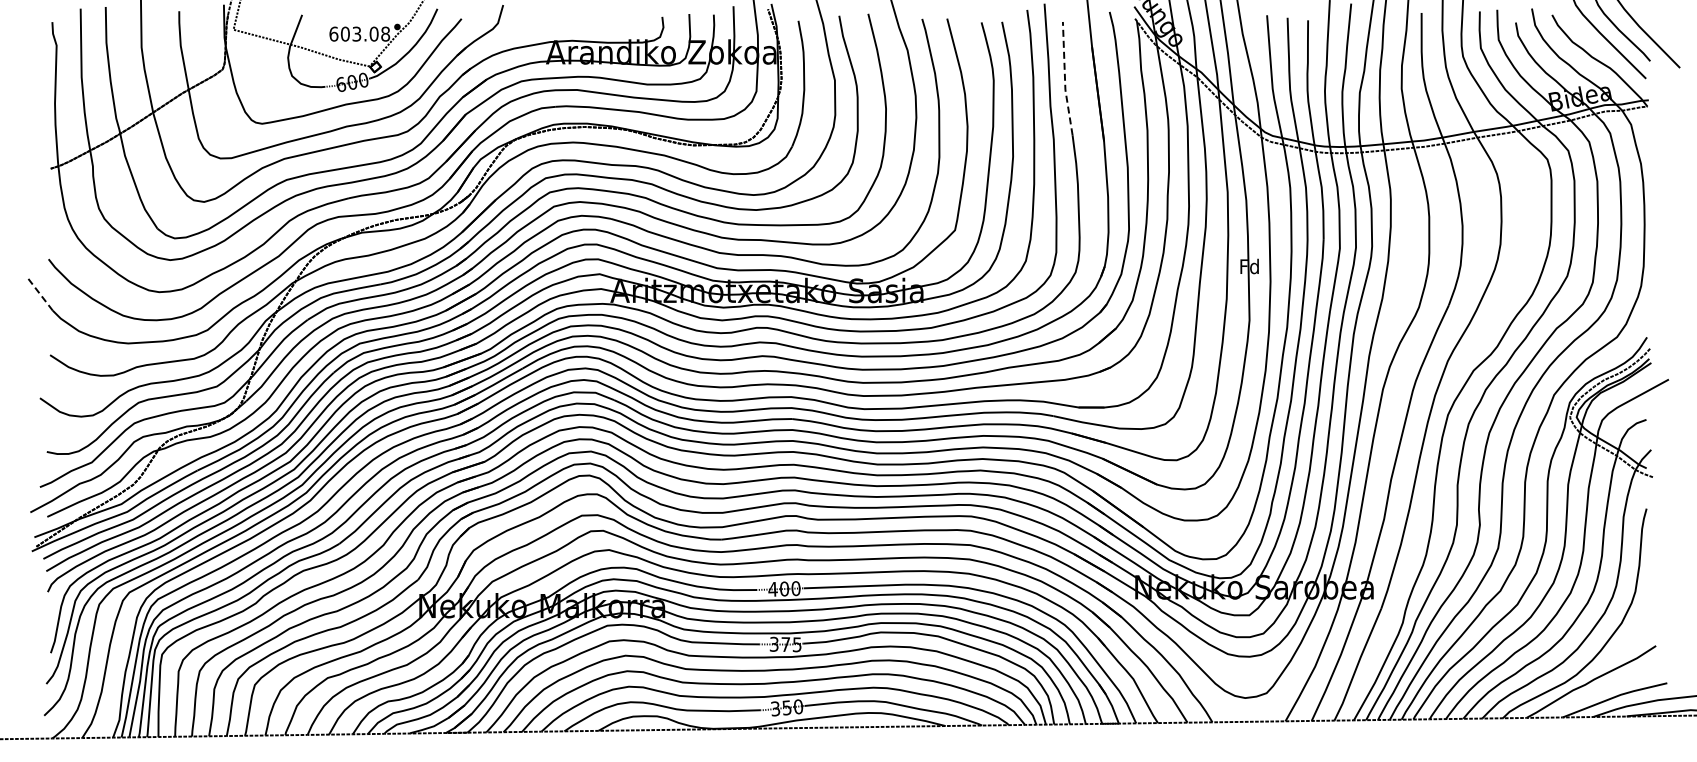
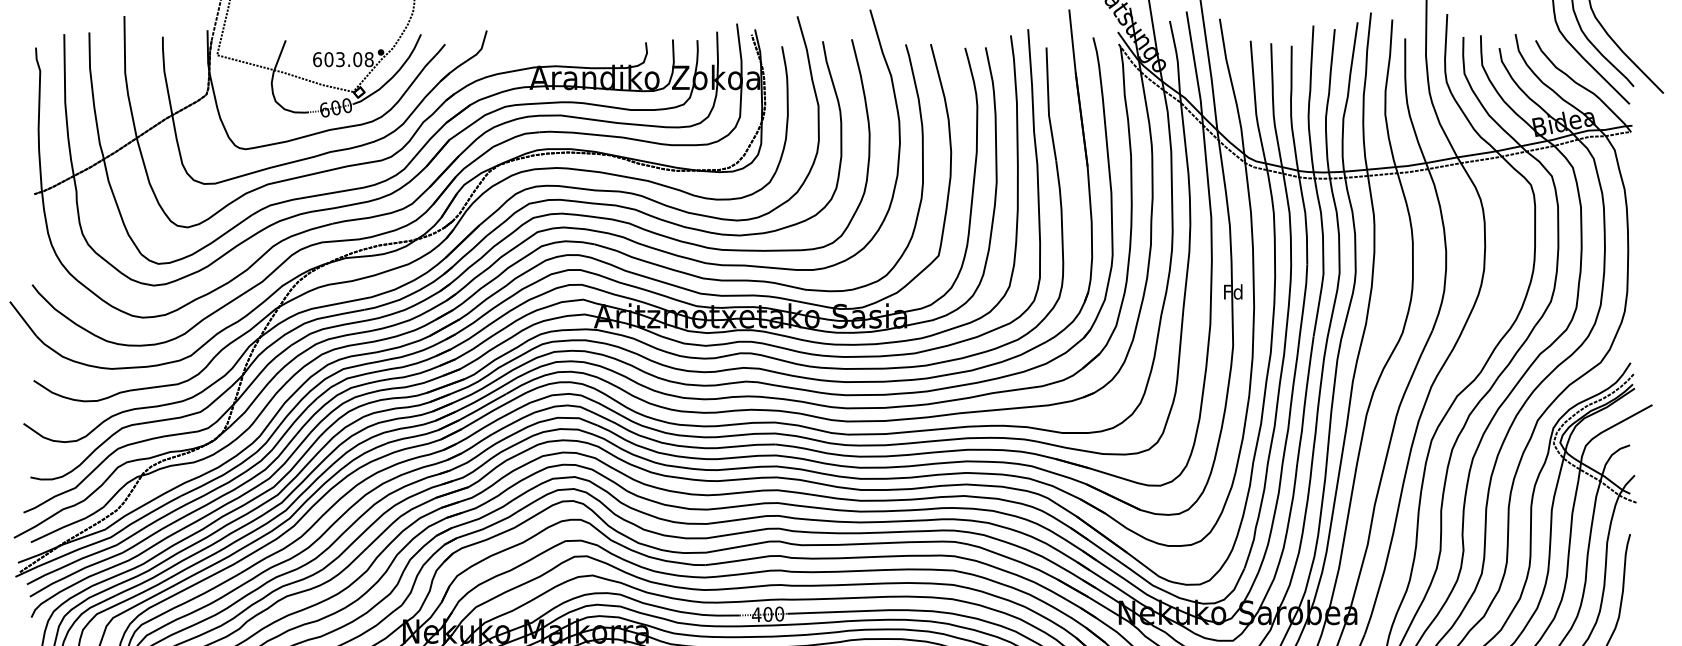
line: (1065, 79) -> (1049, 104), dashed -> solid
line: (39, 293) -> (23, 318), dashed -> solid

